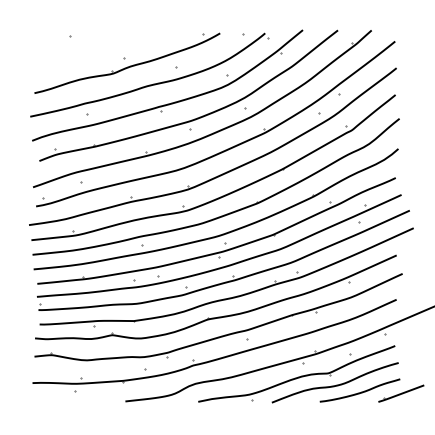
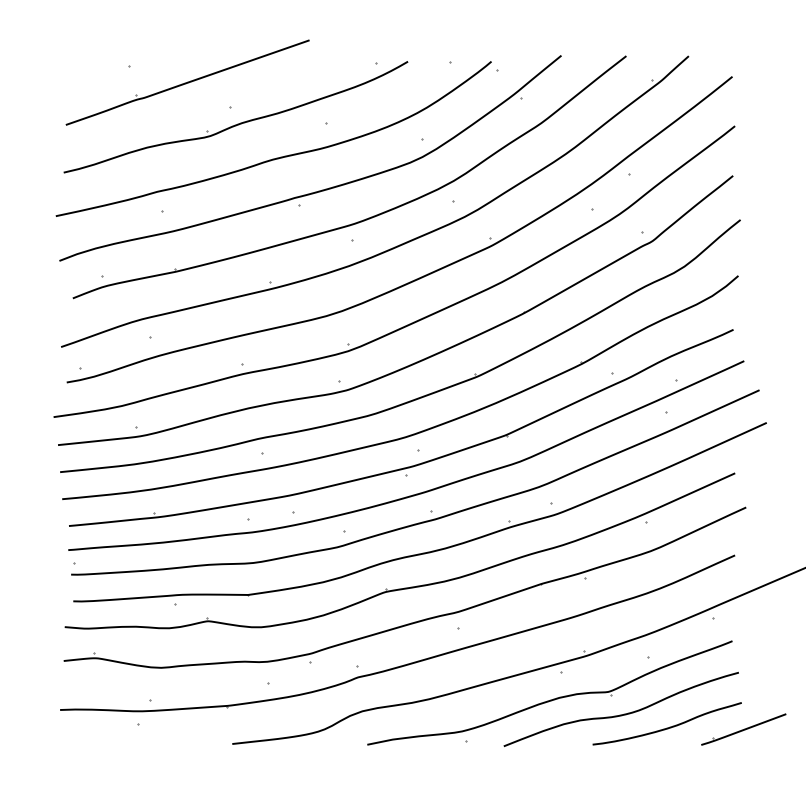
part: (101, 44) -> (187, 82), added

